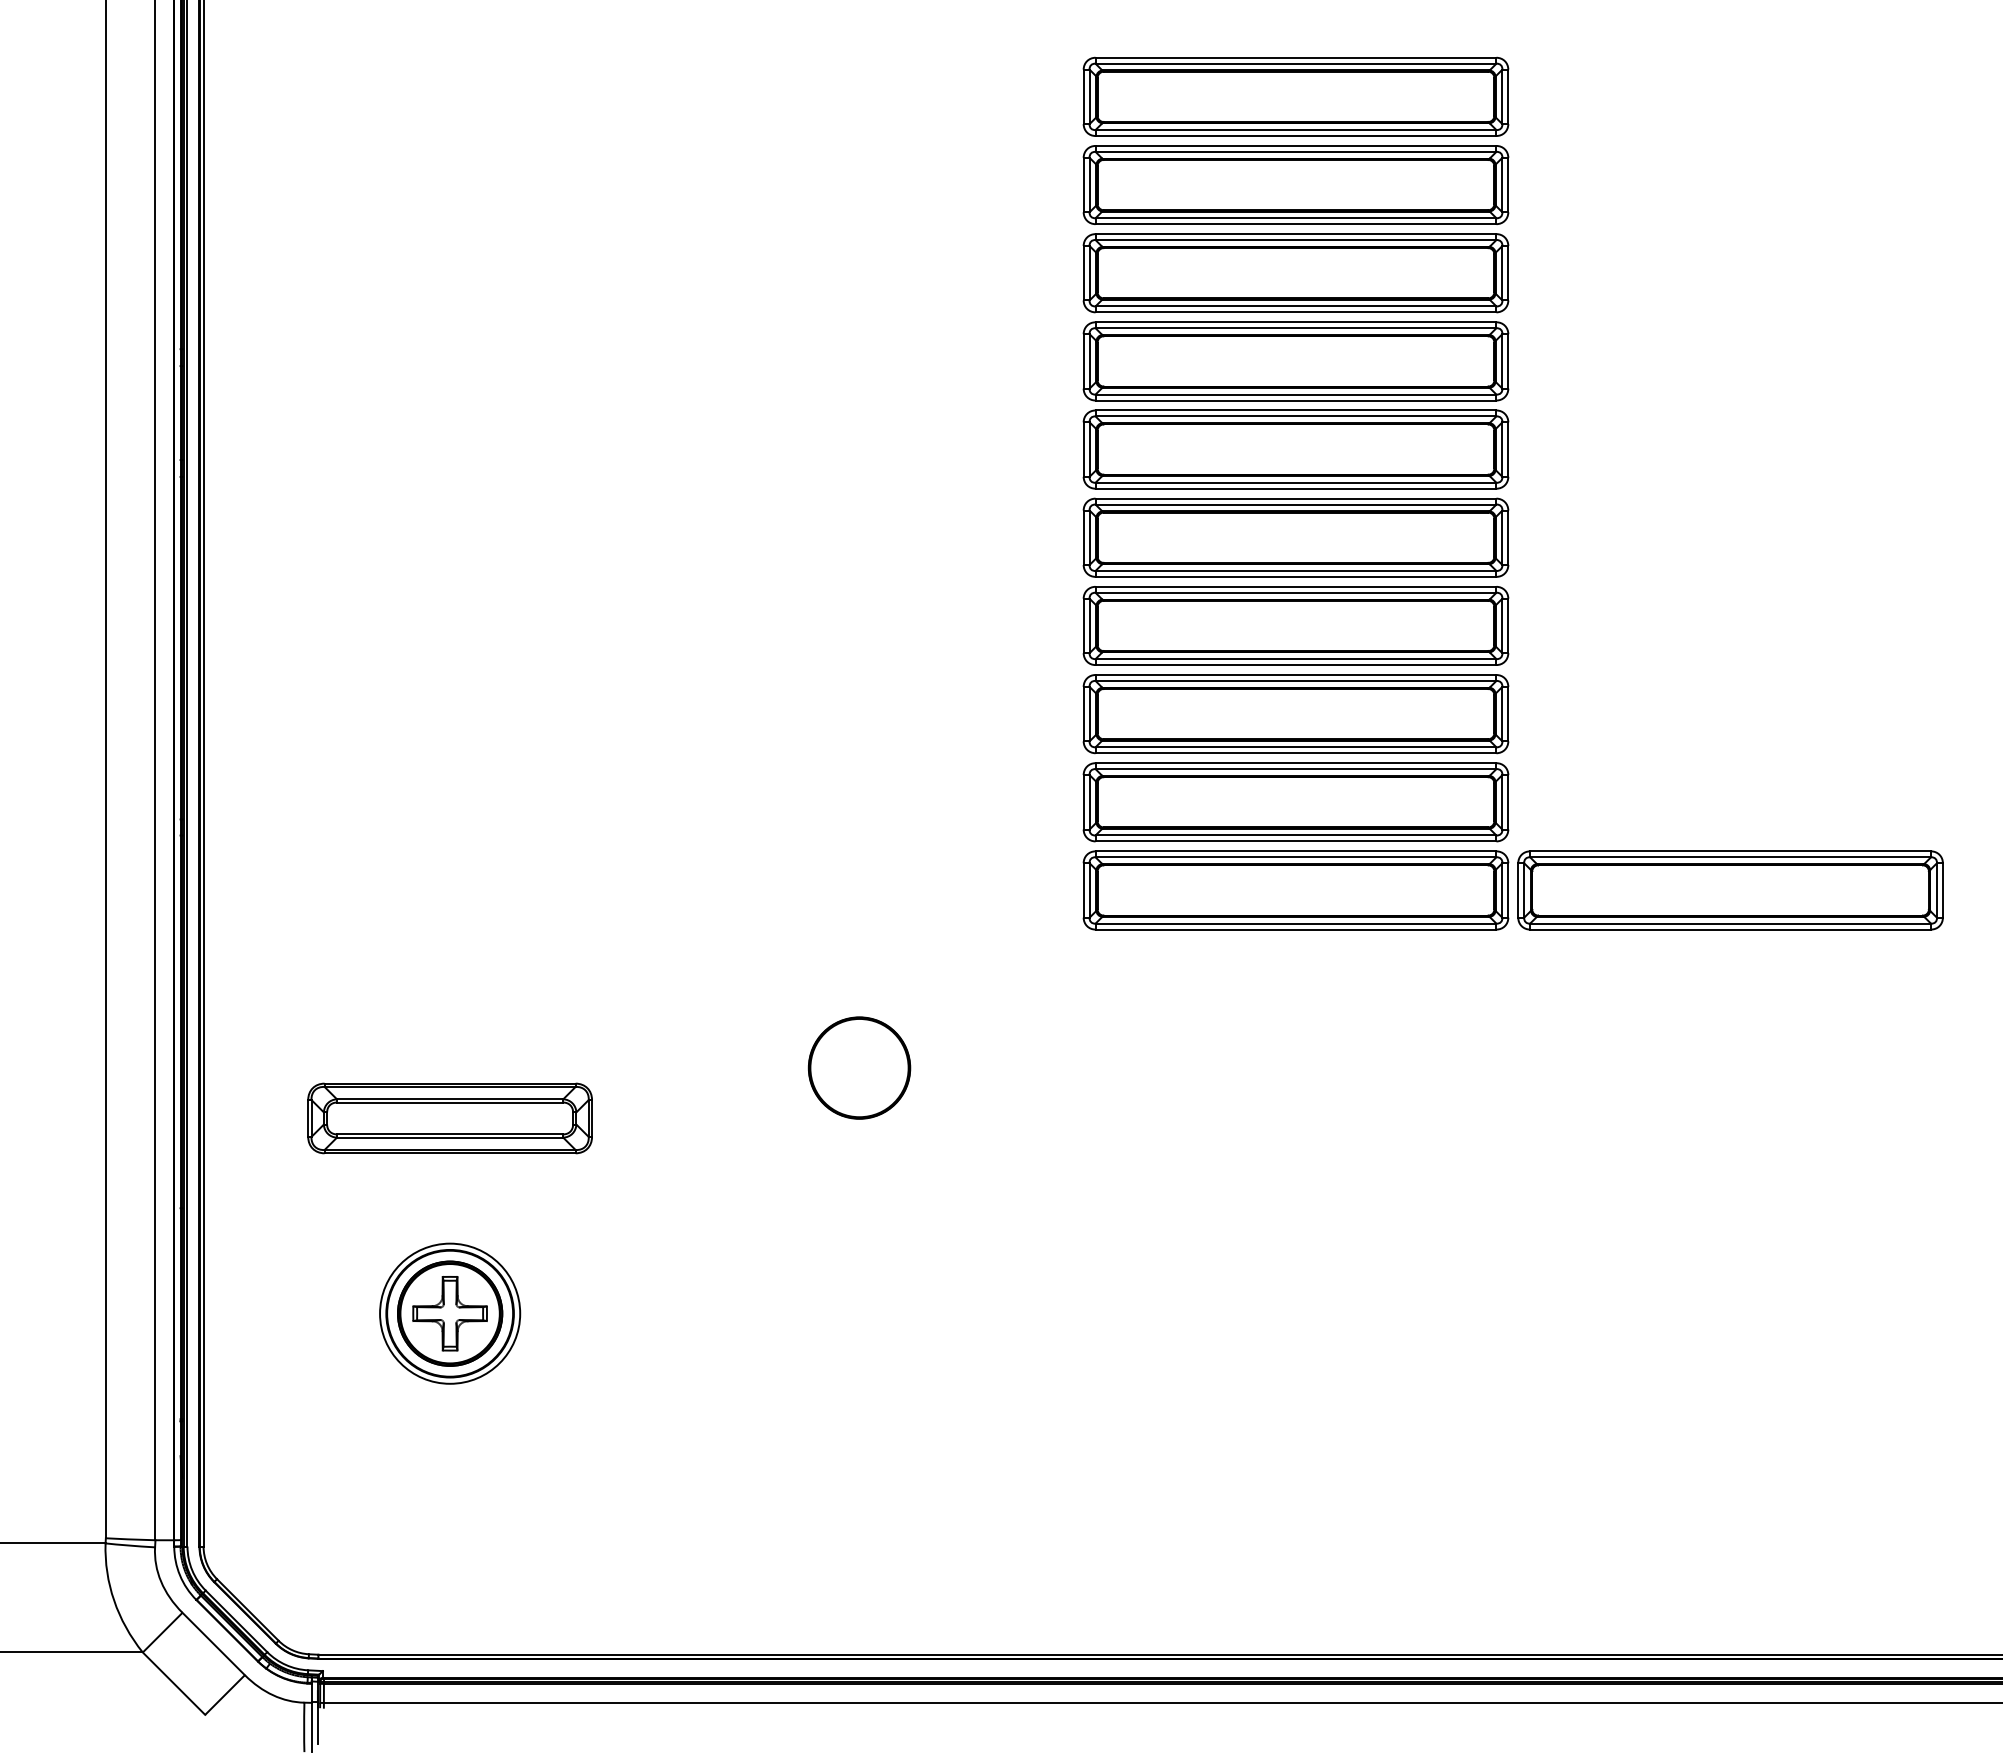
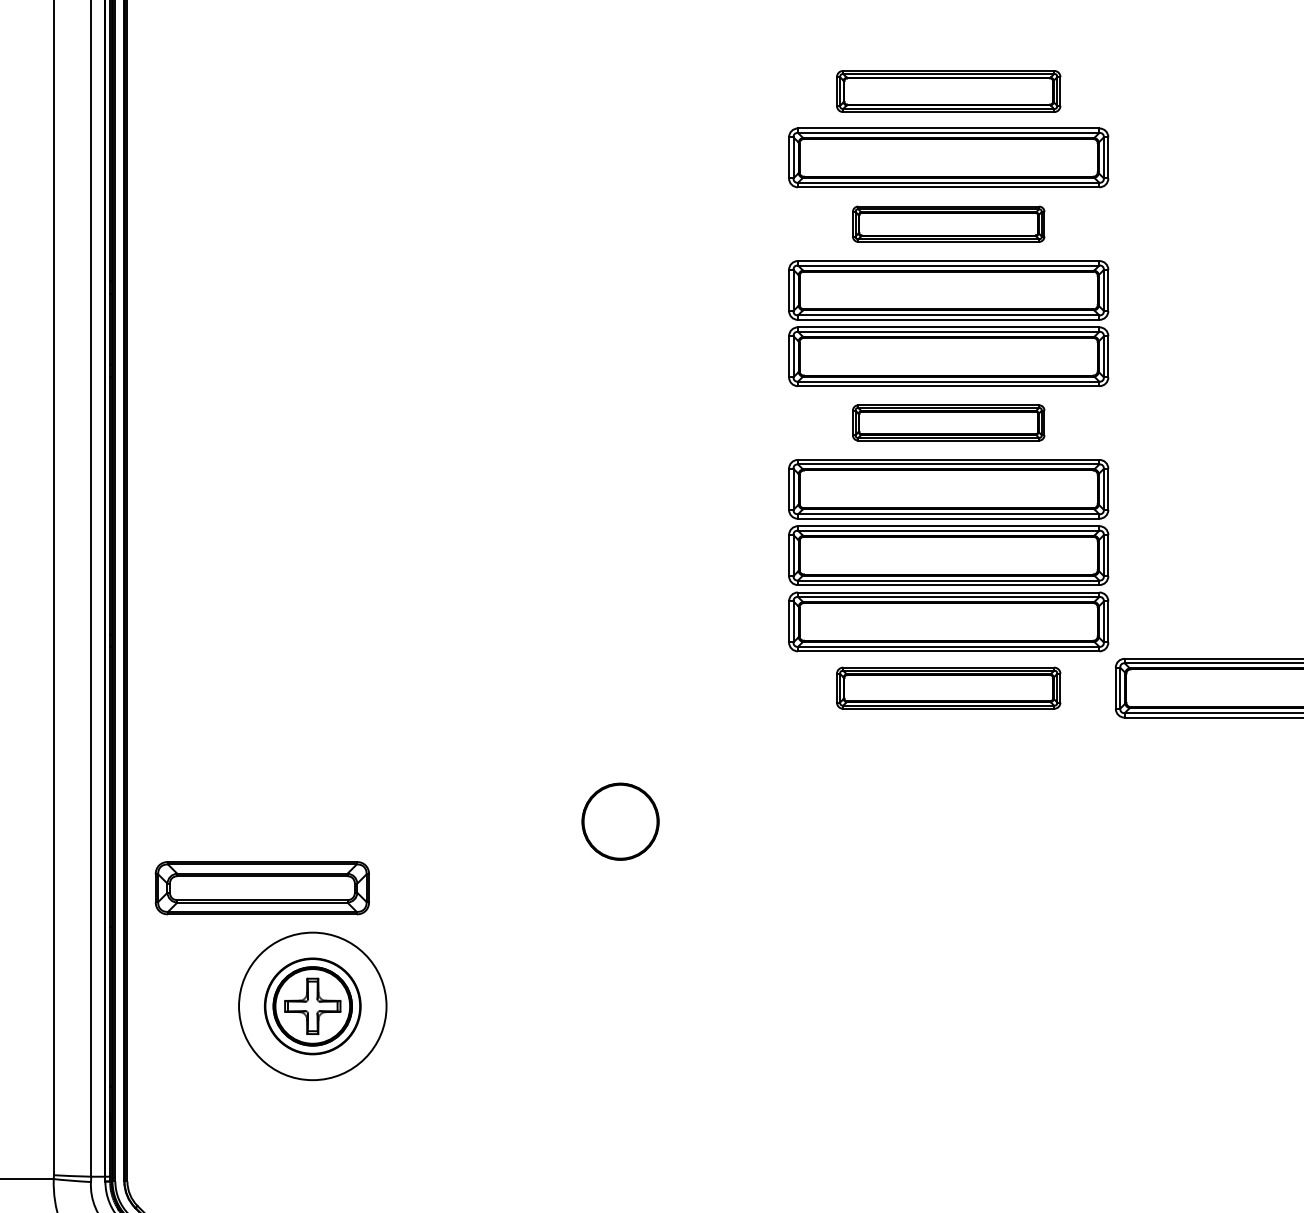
part: (1295, 96) -> (948, 91), size x0.7
part: (1295, 273) -> (948, 224), size x0.6
part: (1295, 537) -> (948, 422), size x0.6
part: (1295, 890) -> (948, 688), size x0.7
part: (449, 1118) -> (261, 888), moved
circle: (450, 1313) -> (313, 1006), size x1.4

